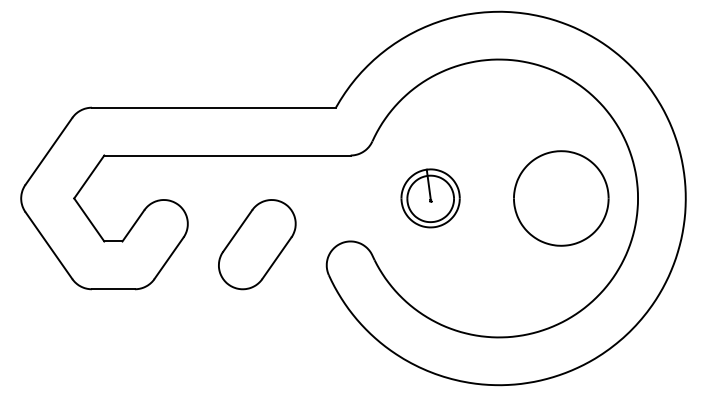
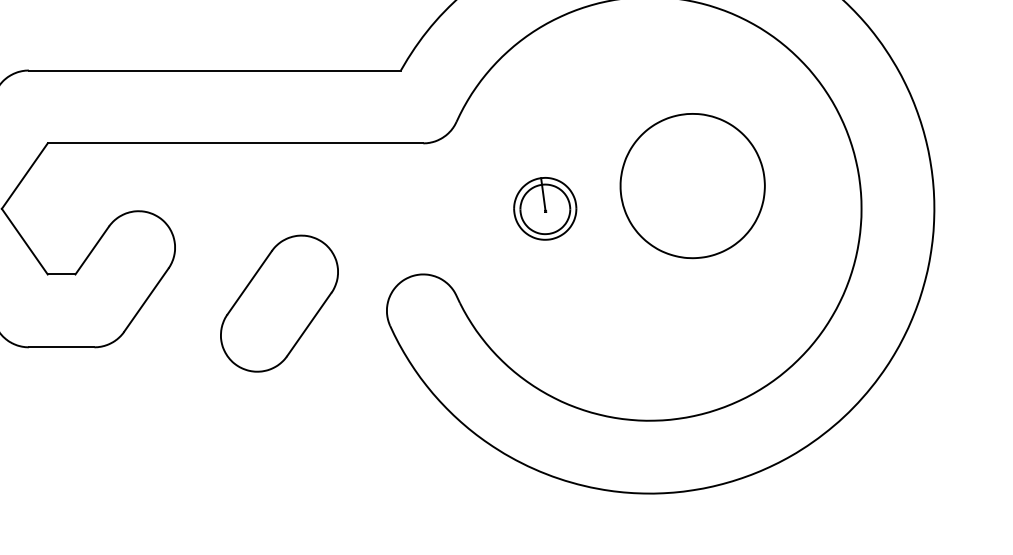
part: (430, 198) -> (545, 208), size x0.7
part: (561, 198) -> (693, 186), moved
part: (257, 244) -> (279, 303), moved

